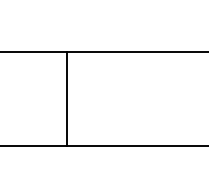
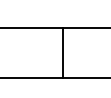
line: (66, 98) -> (62, 52), moved

